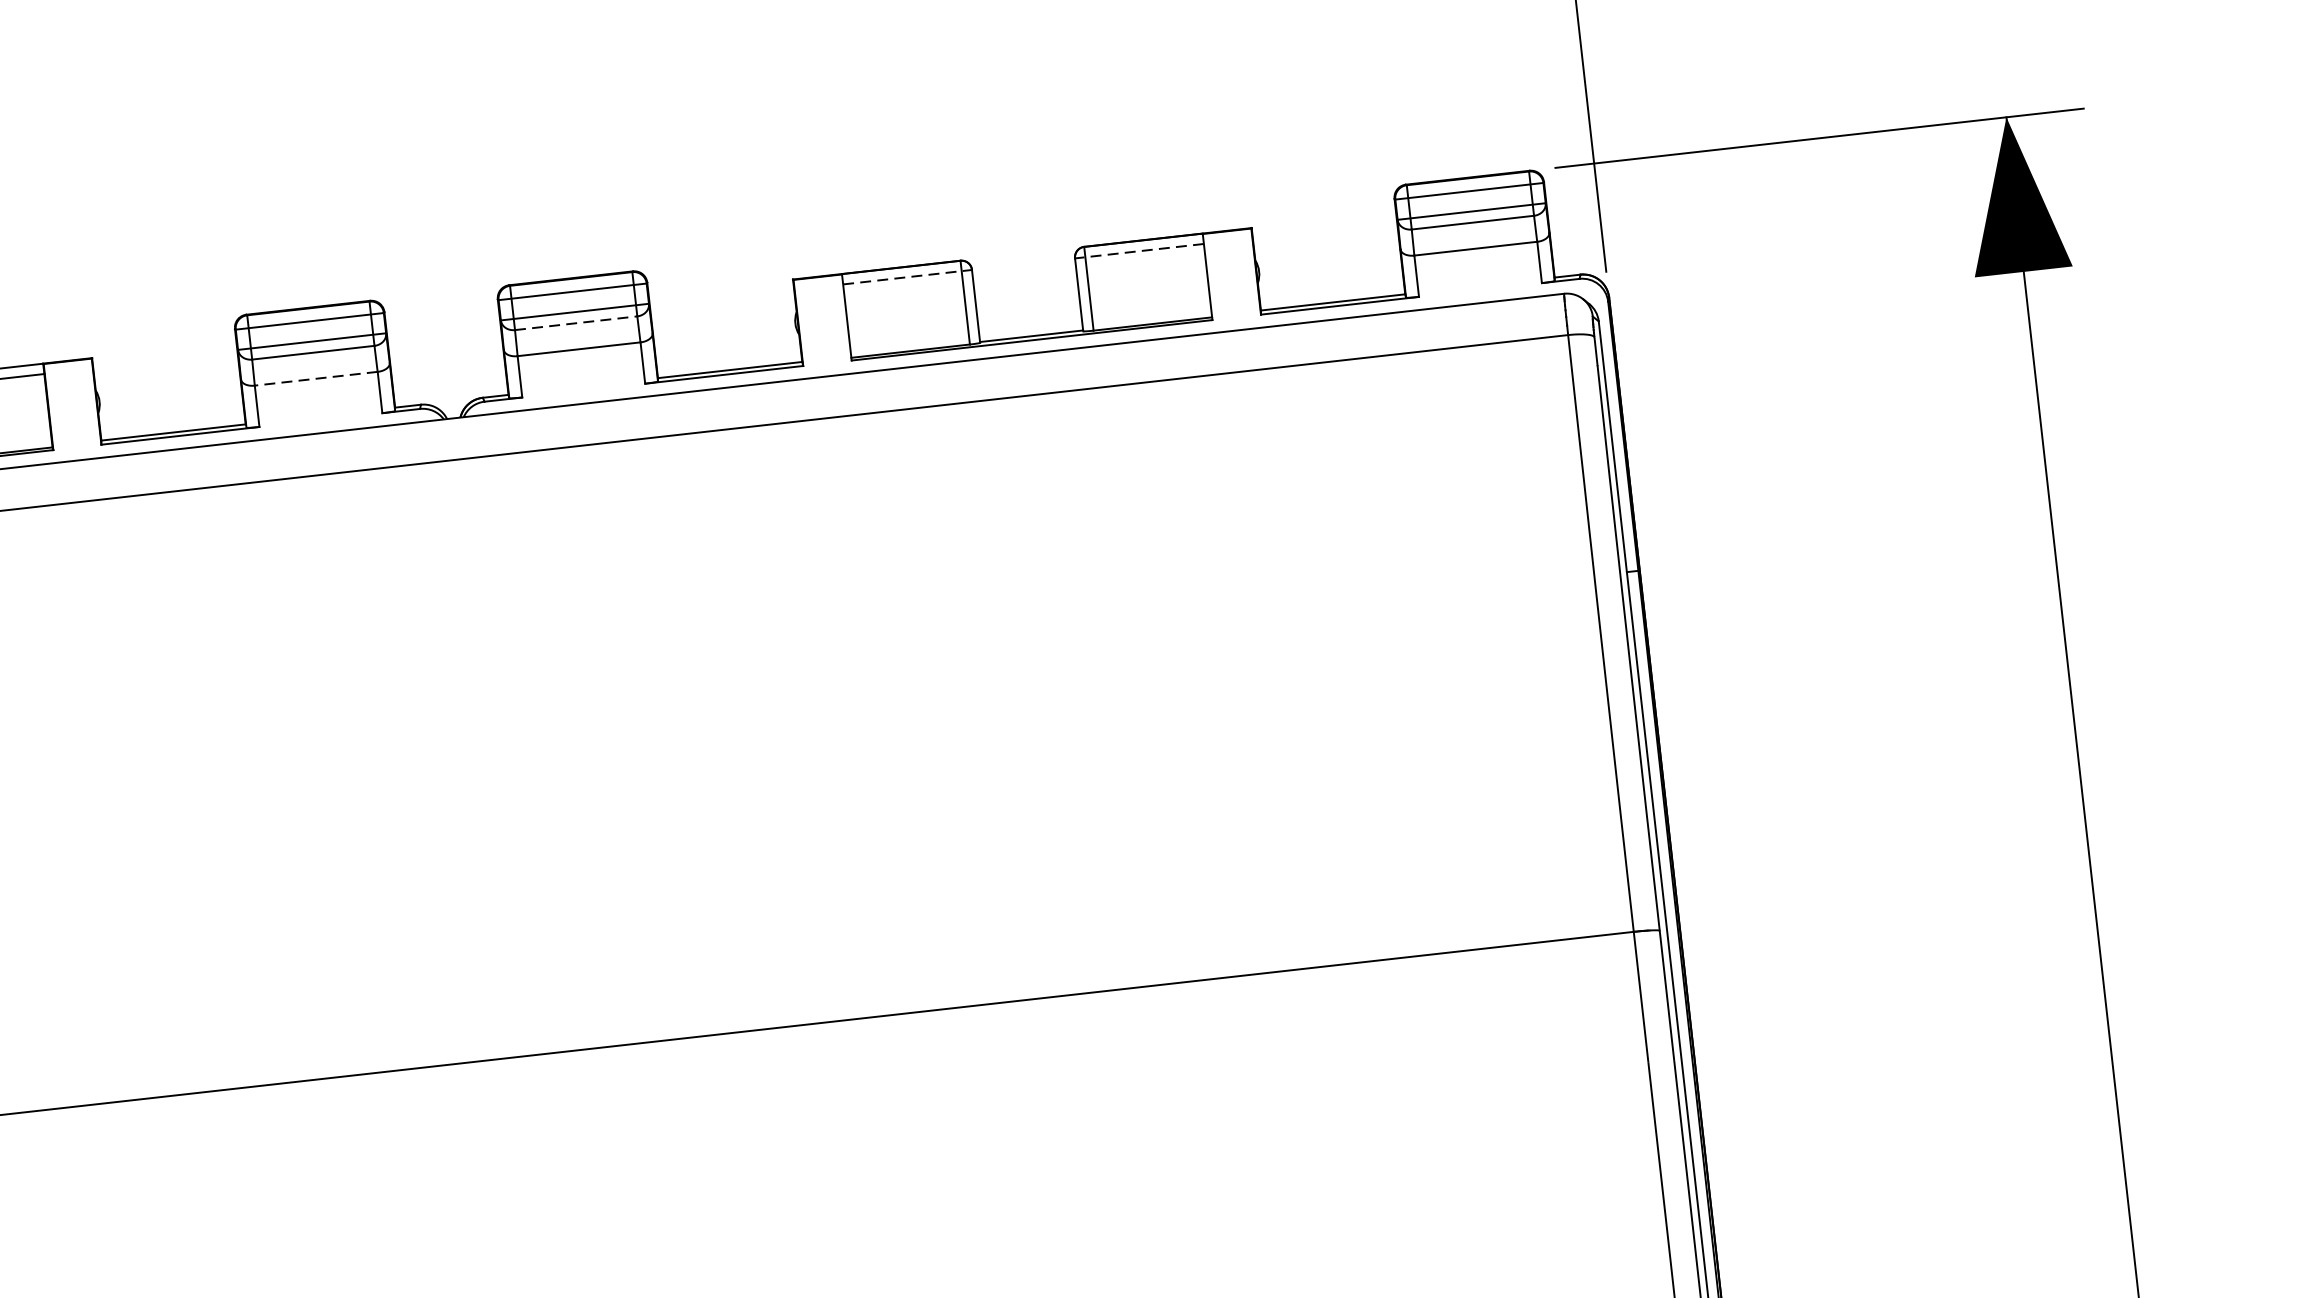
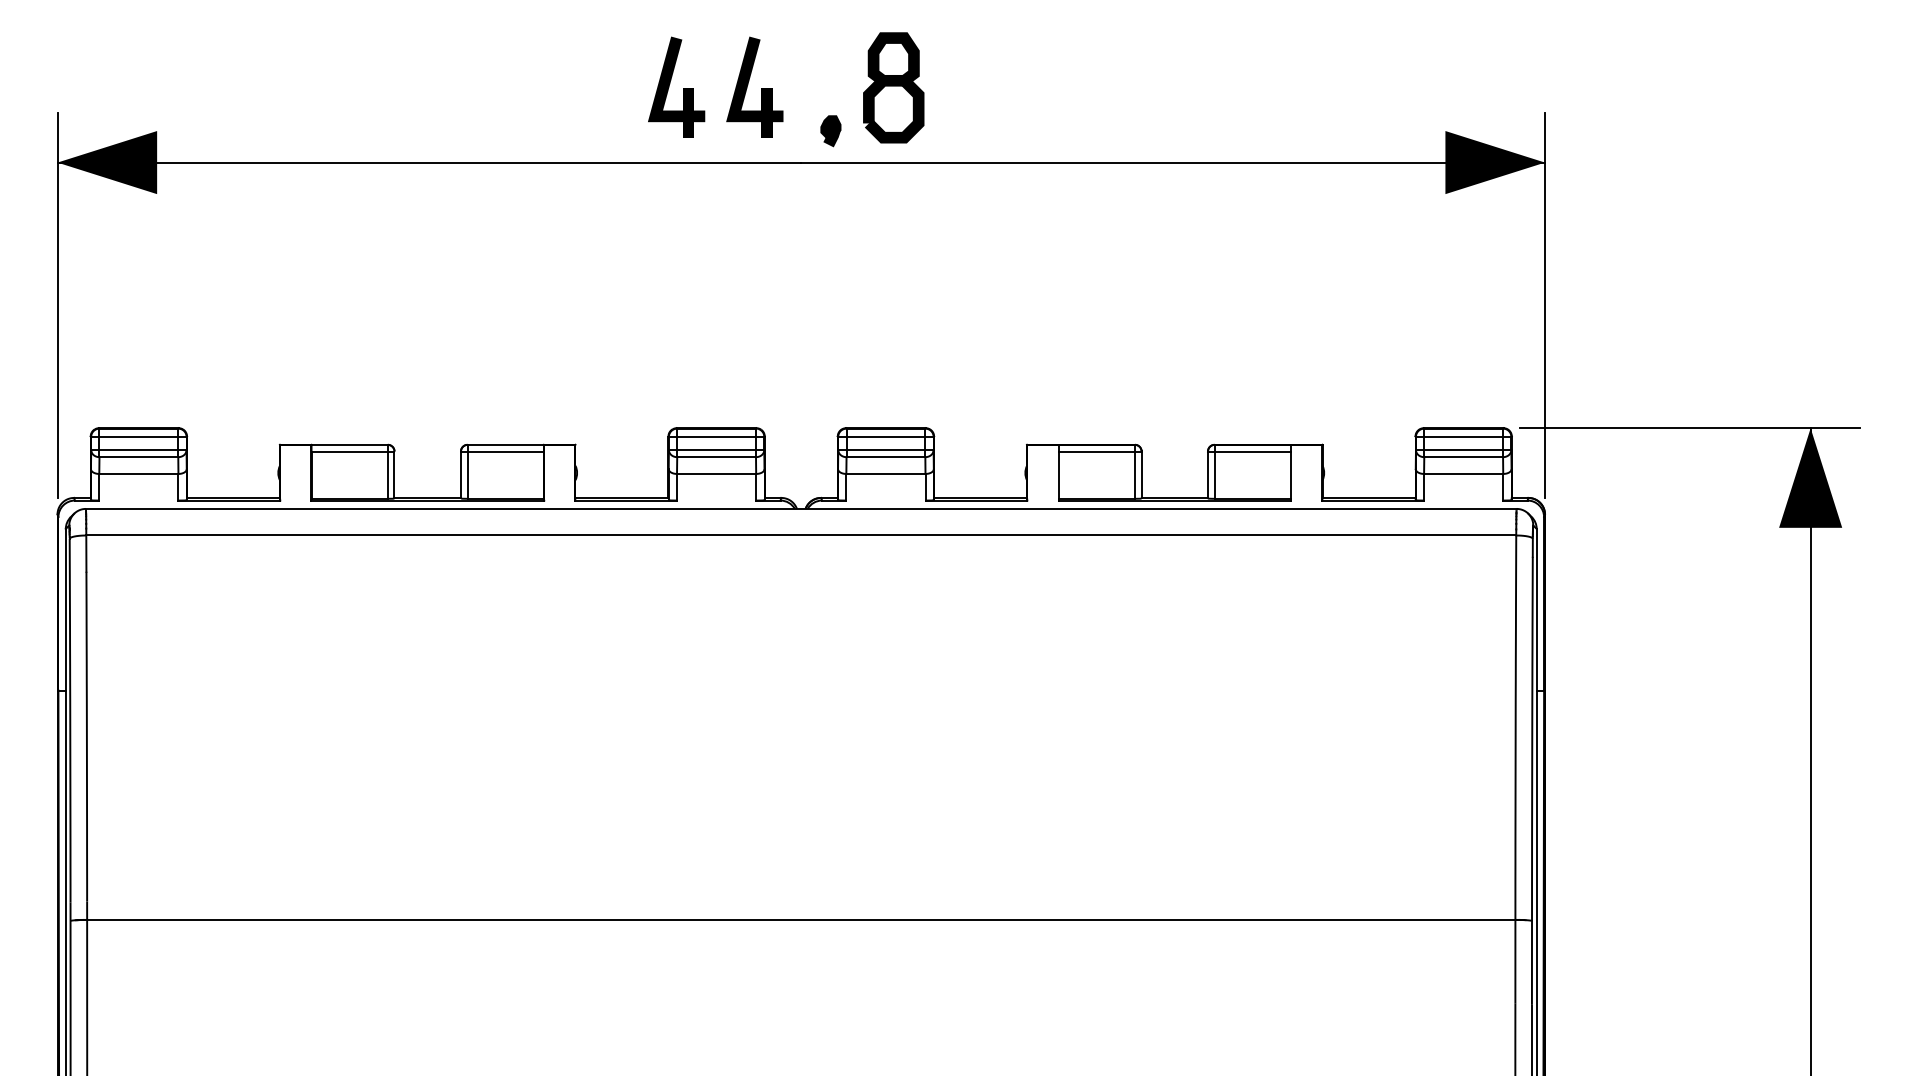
line: (1139, 251) -> (1249, 451), dashed -> solid
line: (908, 277) -> (1100, 451), dashed -> solid
line: (577, 323) -> (886, 457), dashed -> solid
line: (316, 378) -> (716, 473), dashed -> solid

